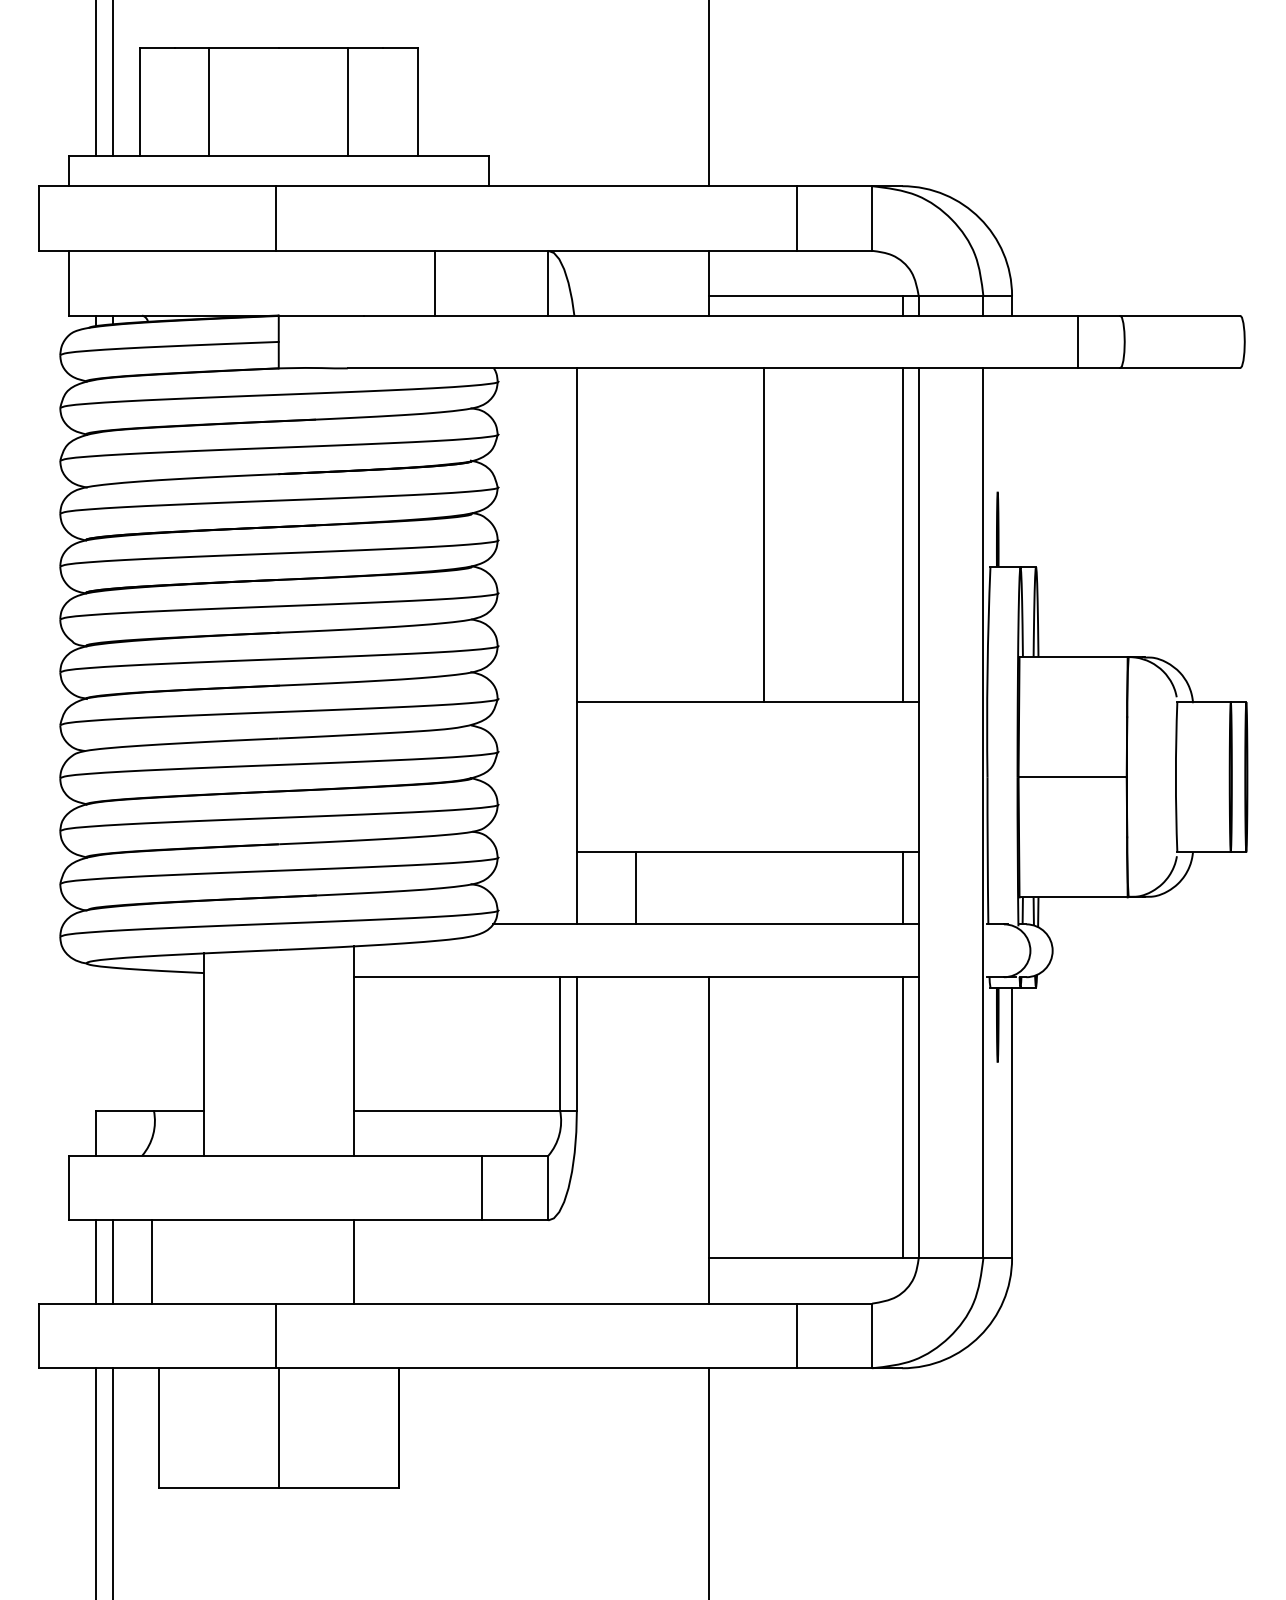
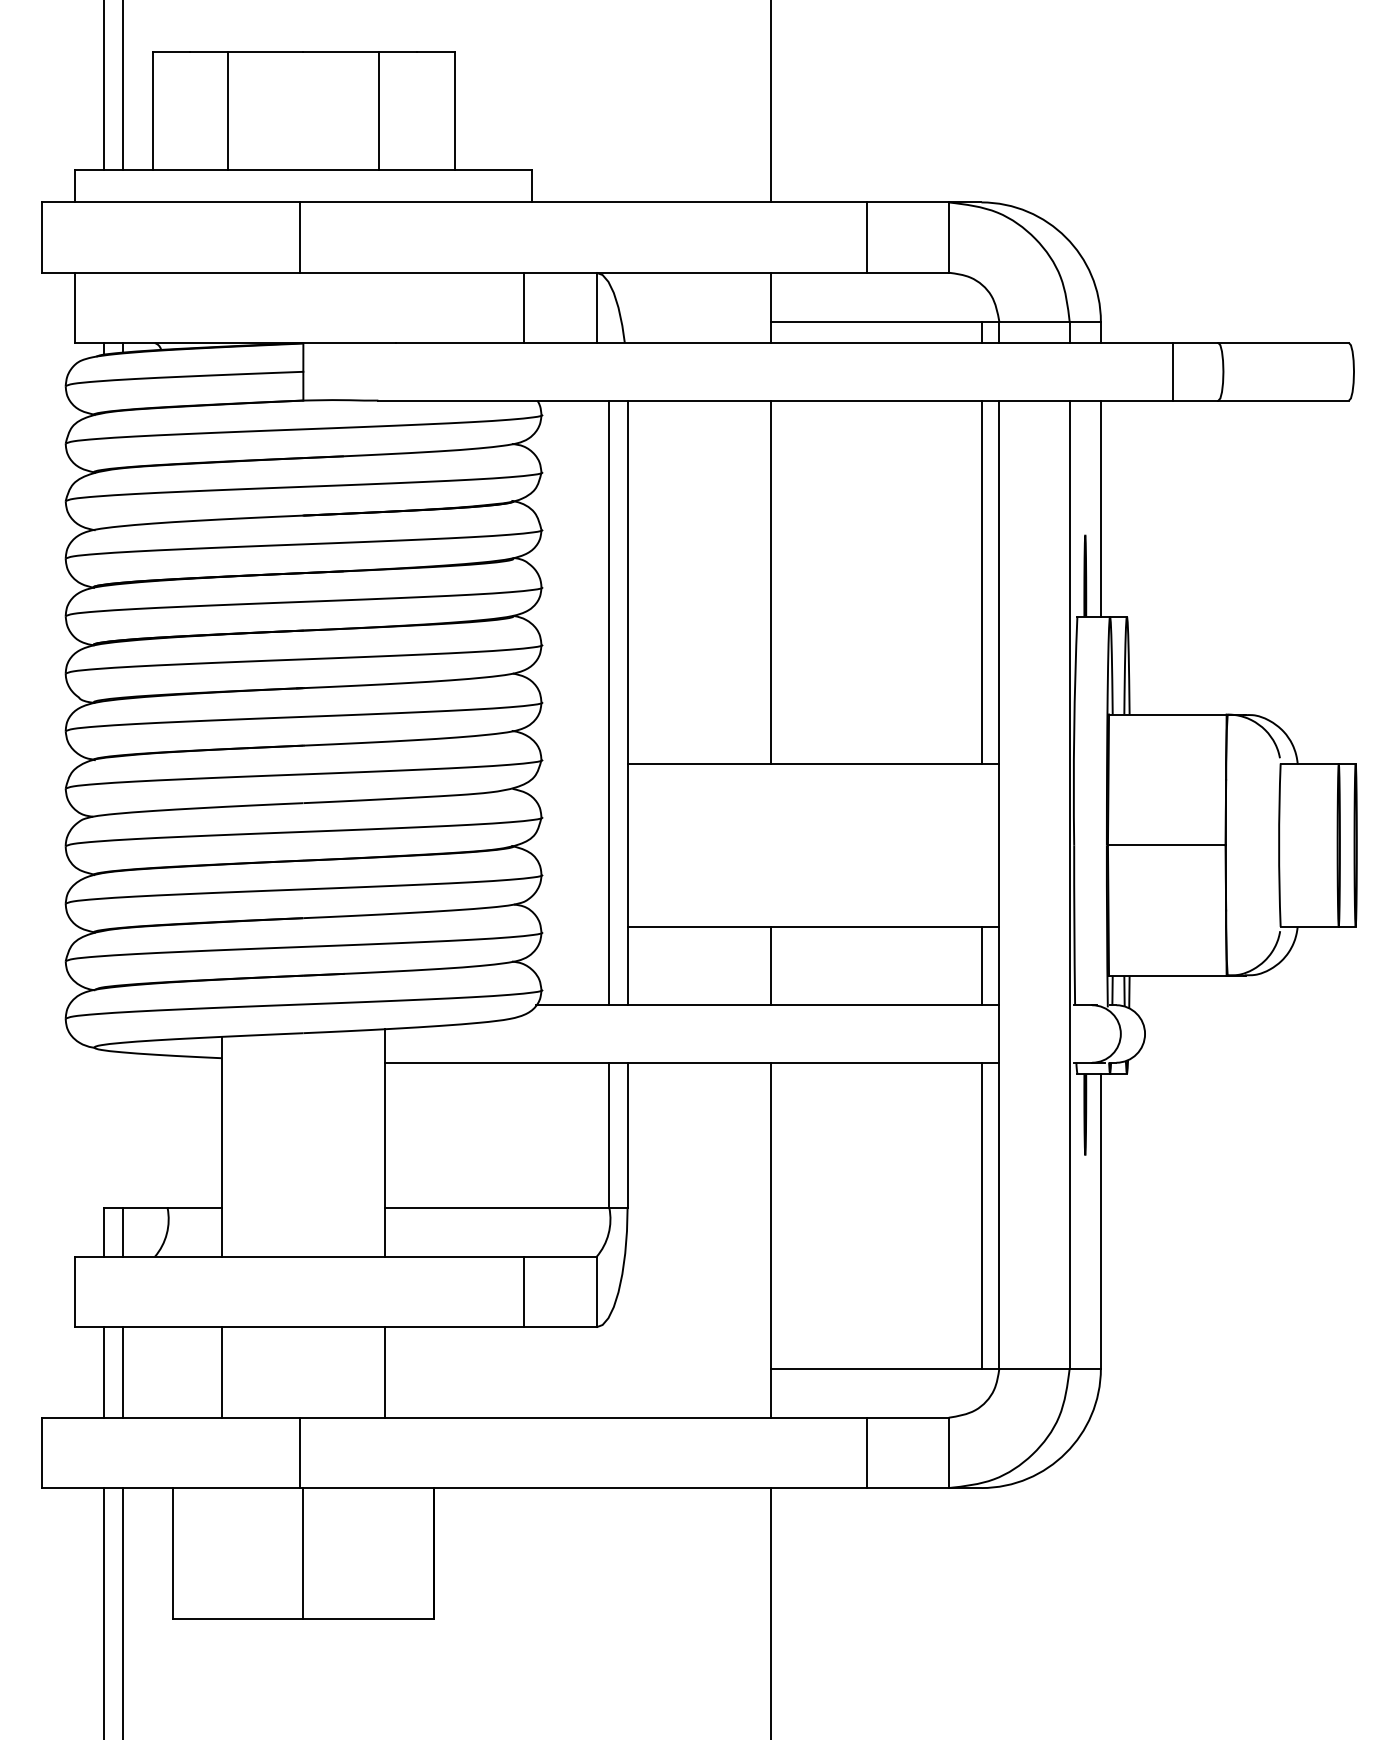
line: (435, 282) -> (524, 307), moved
line: (1012, 467) -> (1101, 508), added
line: (763, 535) -> (770, 582), moved
line: (560, 646) -> (609, 703), added
line: (635, 888) -> (770, 966), moved
line: (112, 1132) -> (122, 1231), added
line: (151, 1261) -> (221, 1371), moved

